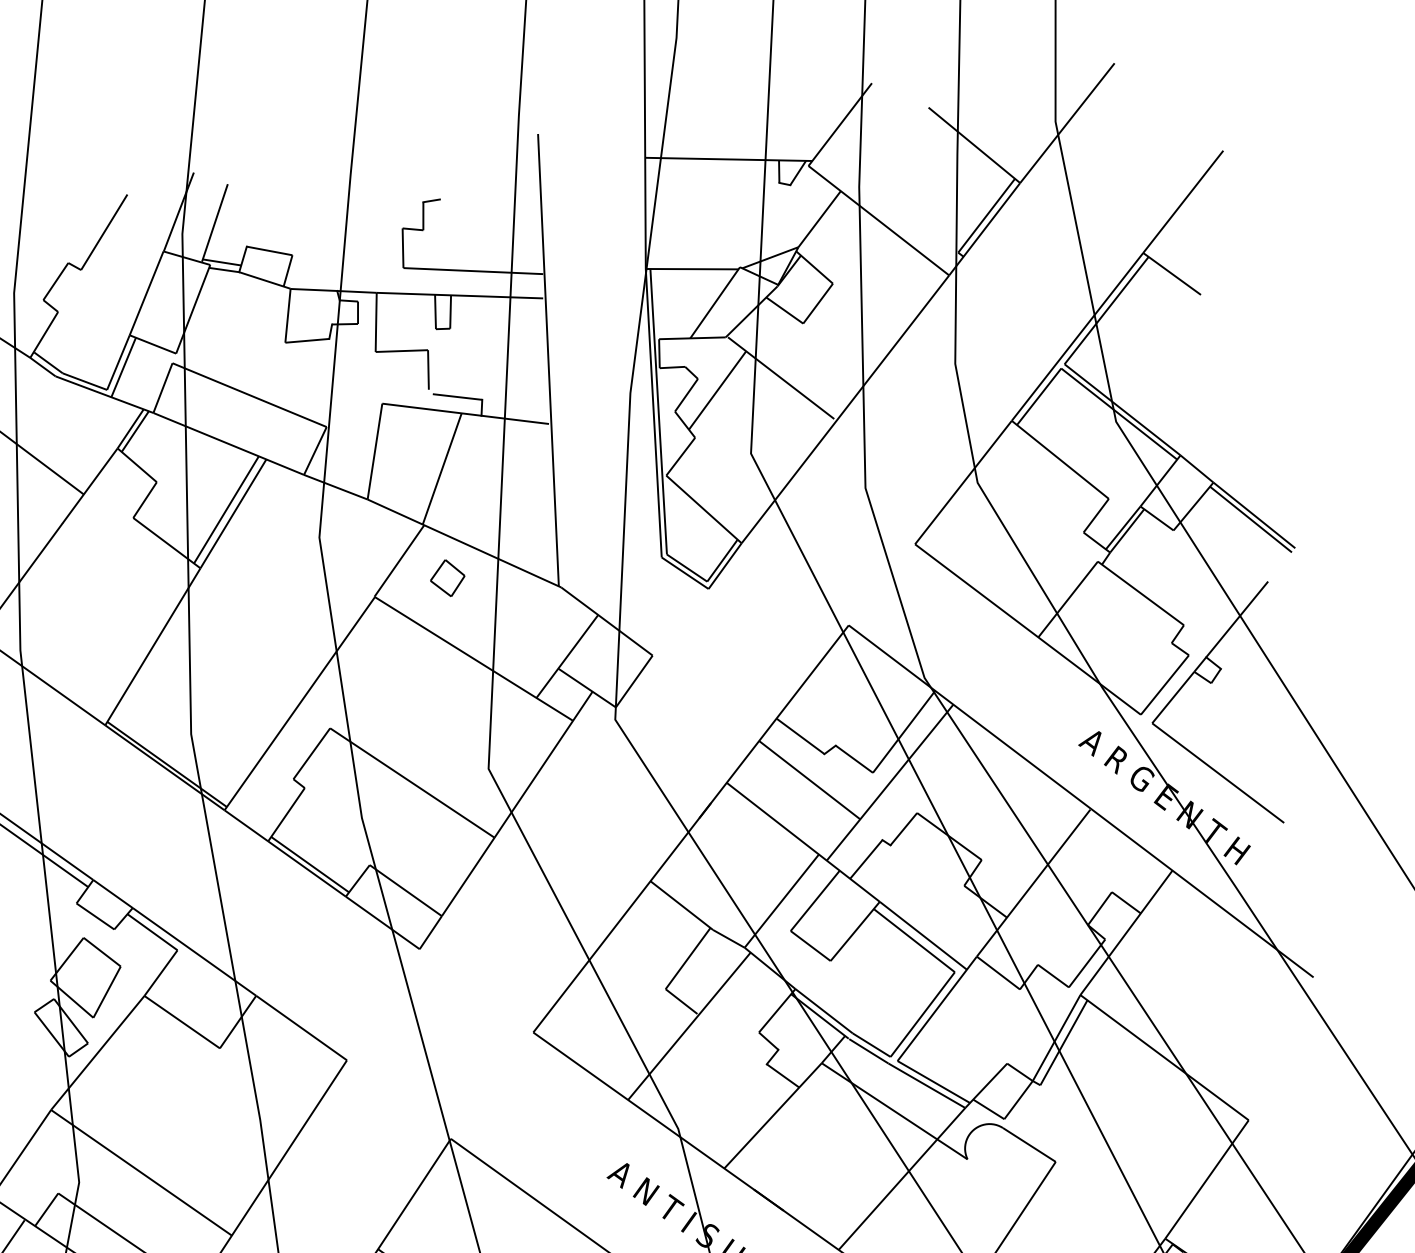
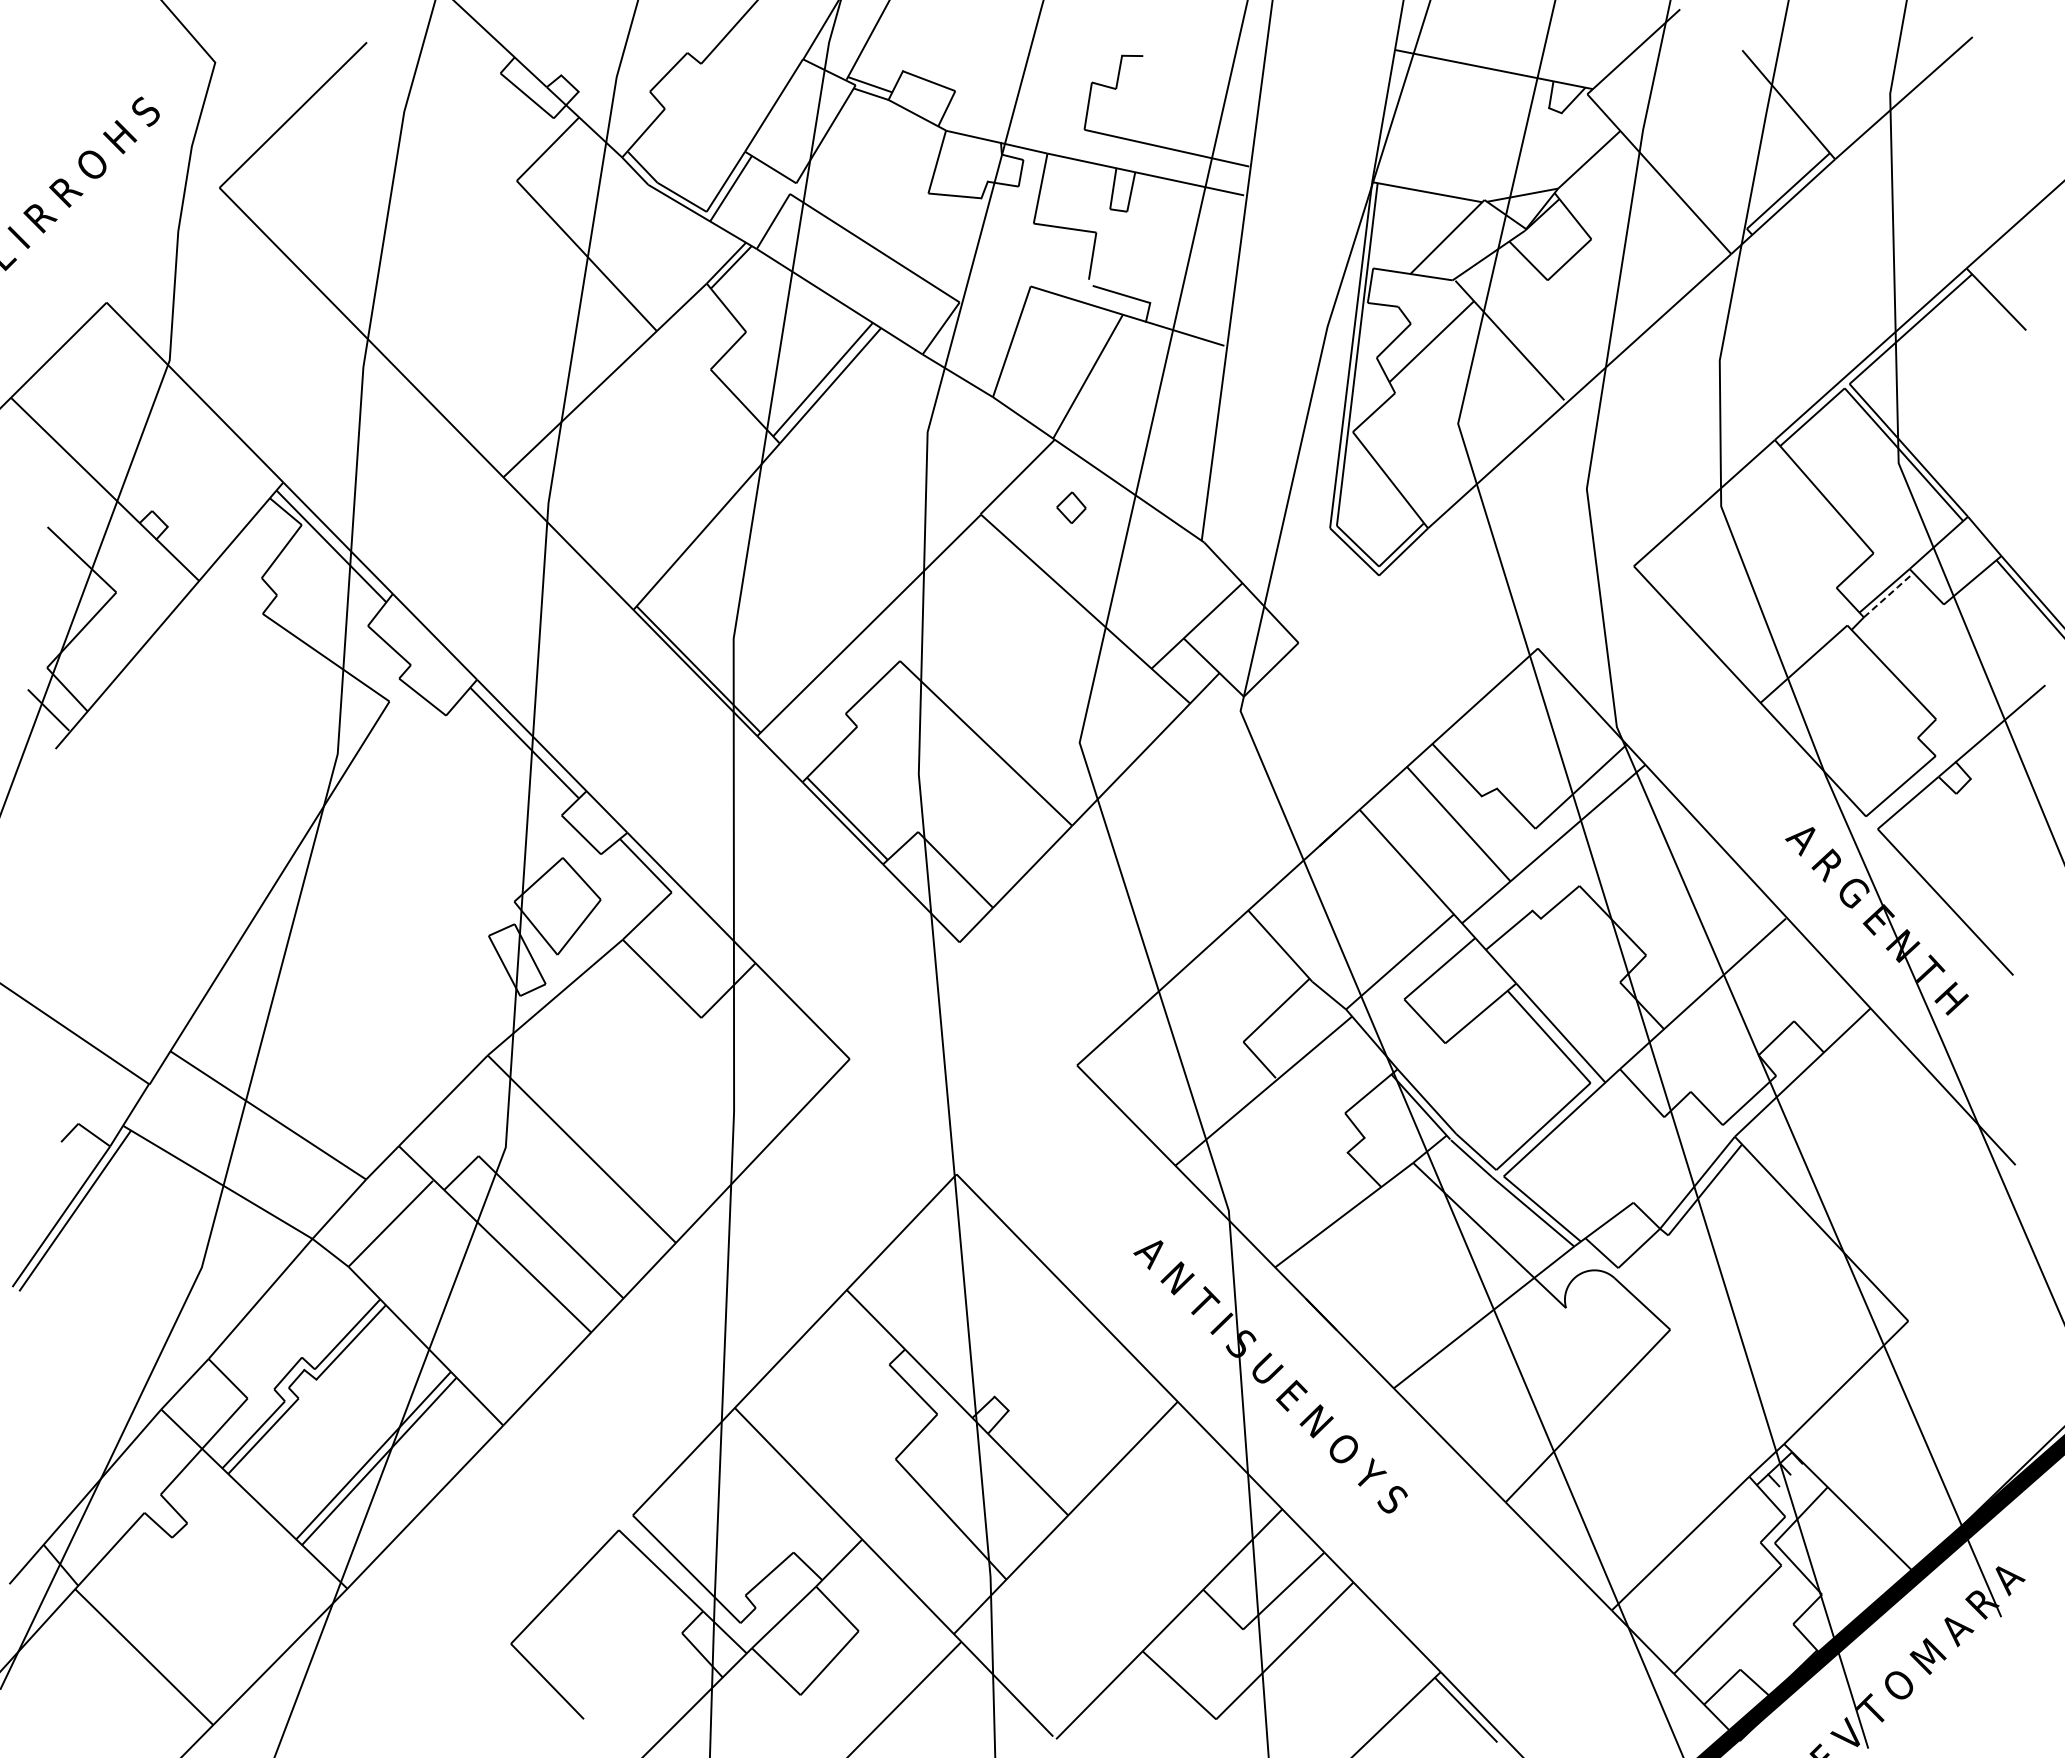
line: (1127, 530) -> (1889, 594), solid -> dashed
part: (447, 578) -> (1071, 507), size x0.7

